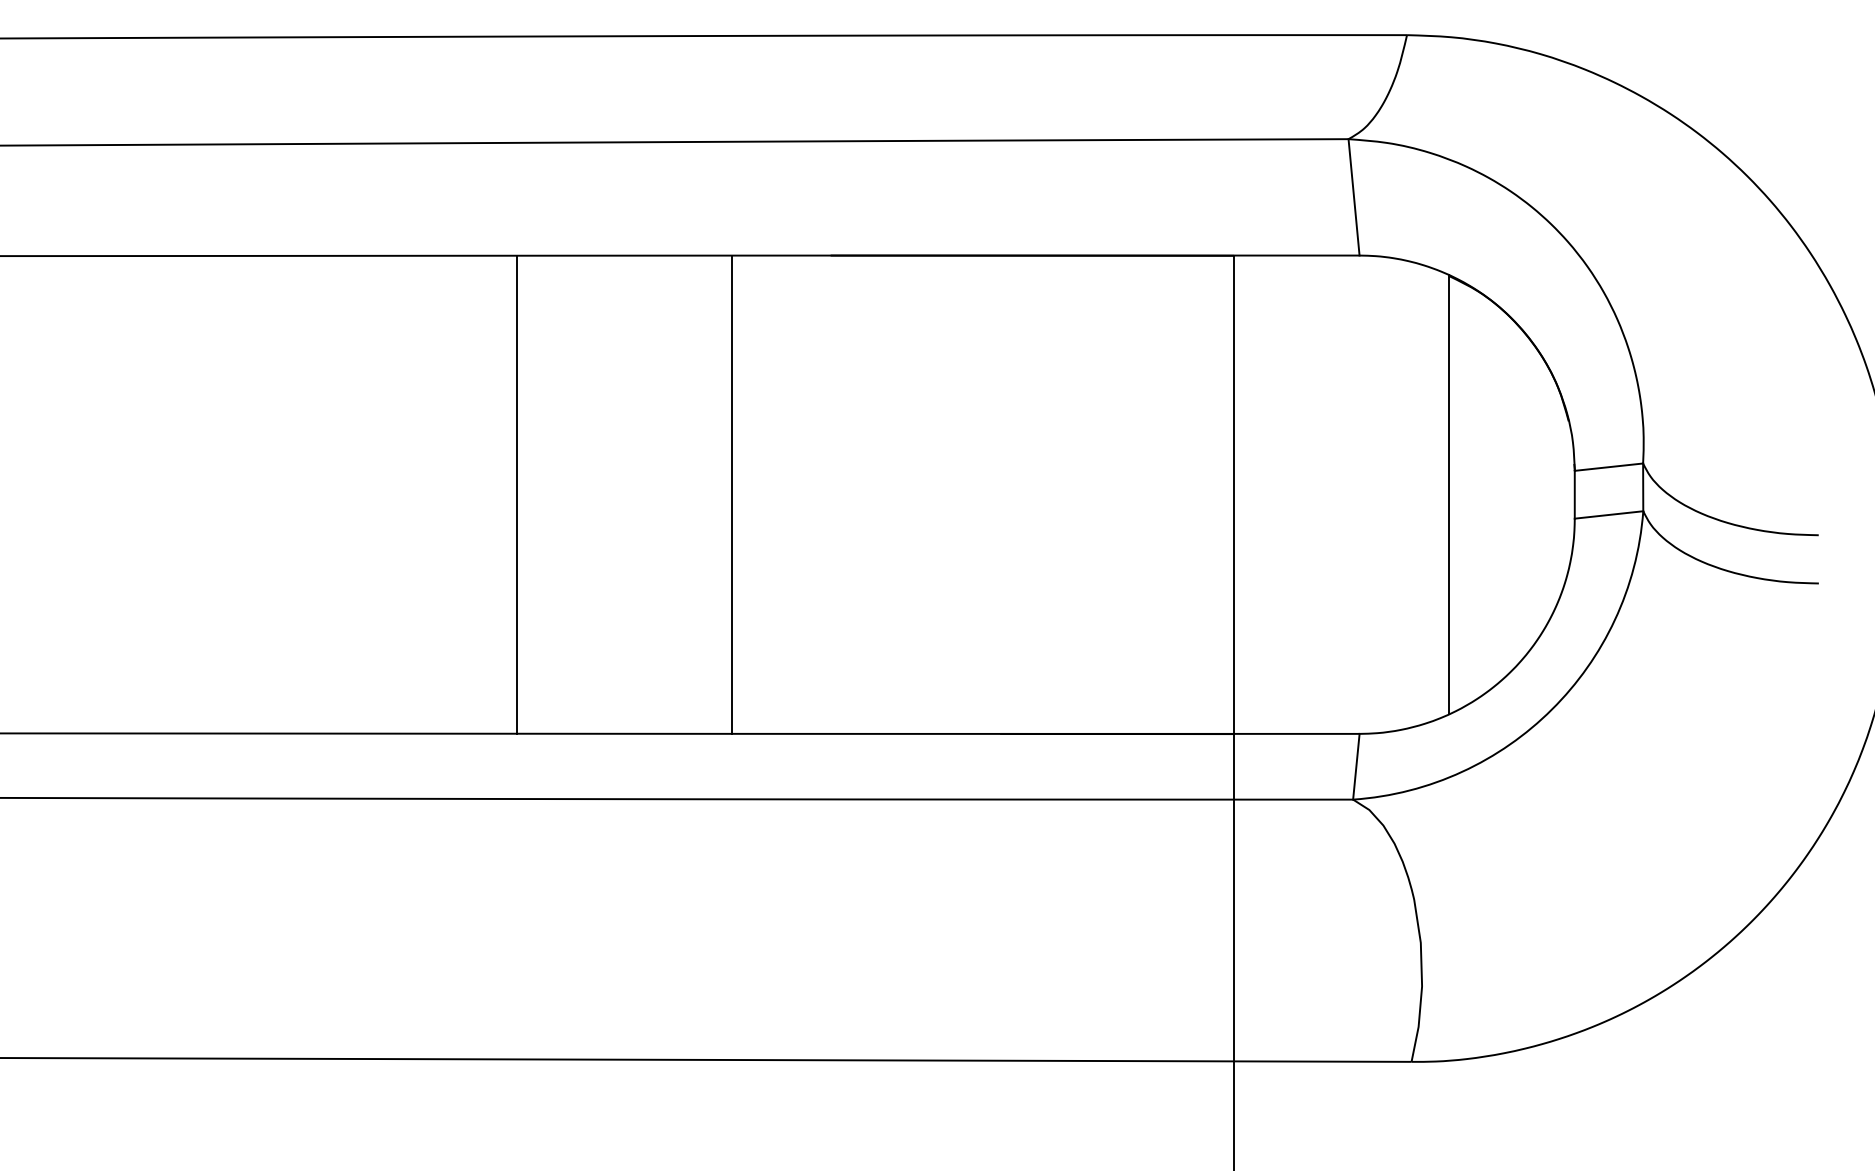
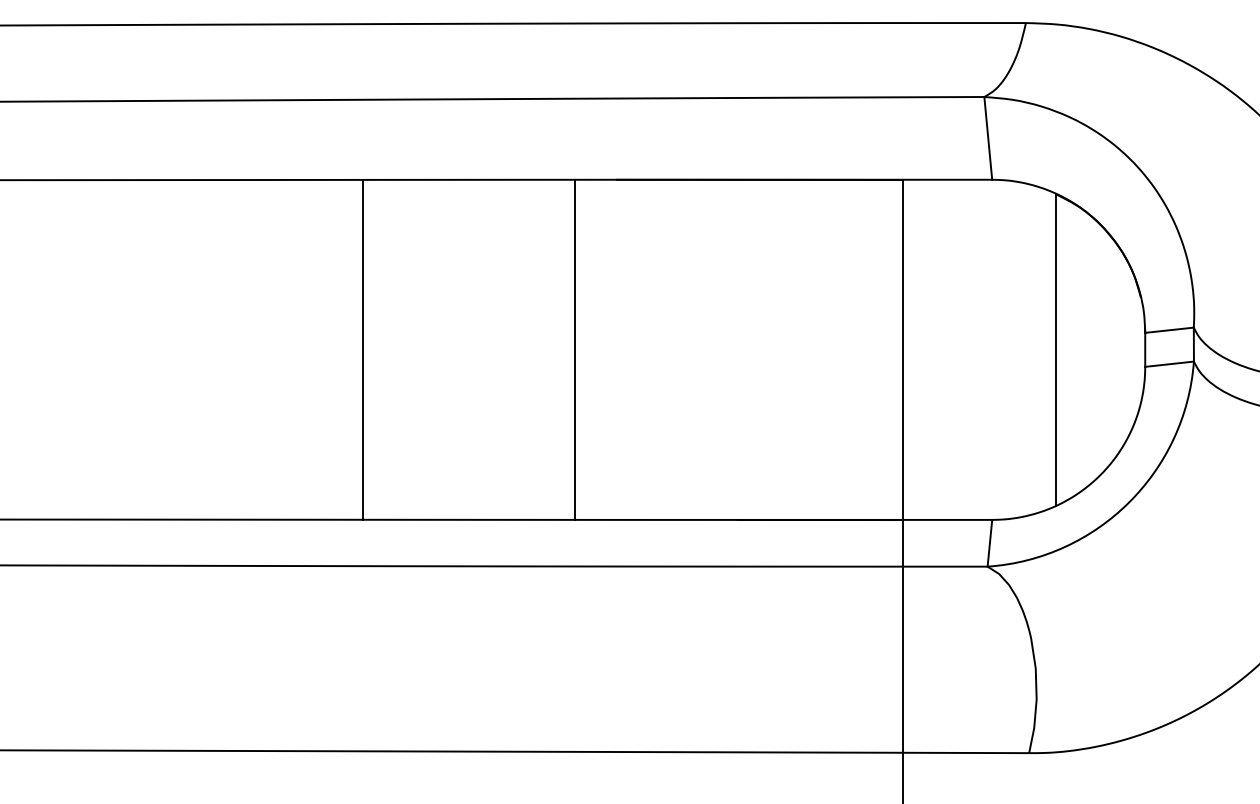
line: (516, 494) -> (362, 349), moved
line: (731, 494) -> (574, 349), moved

